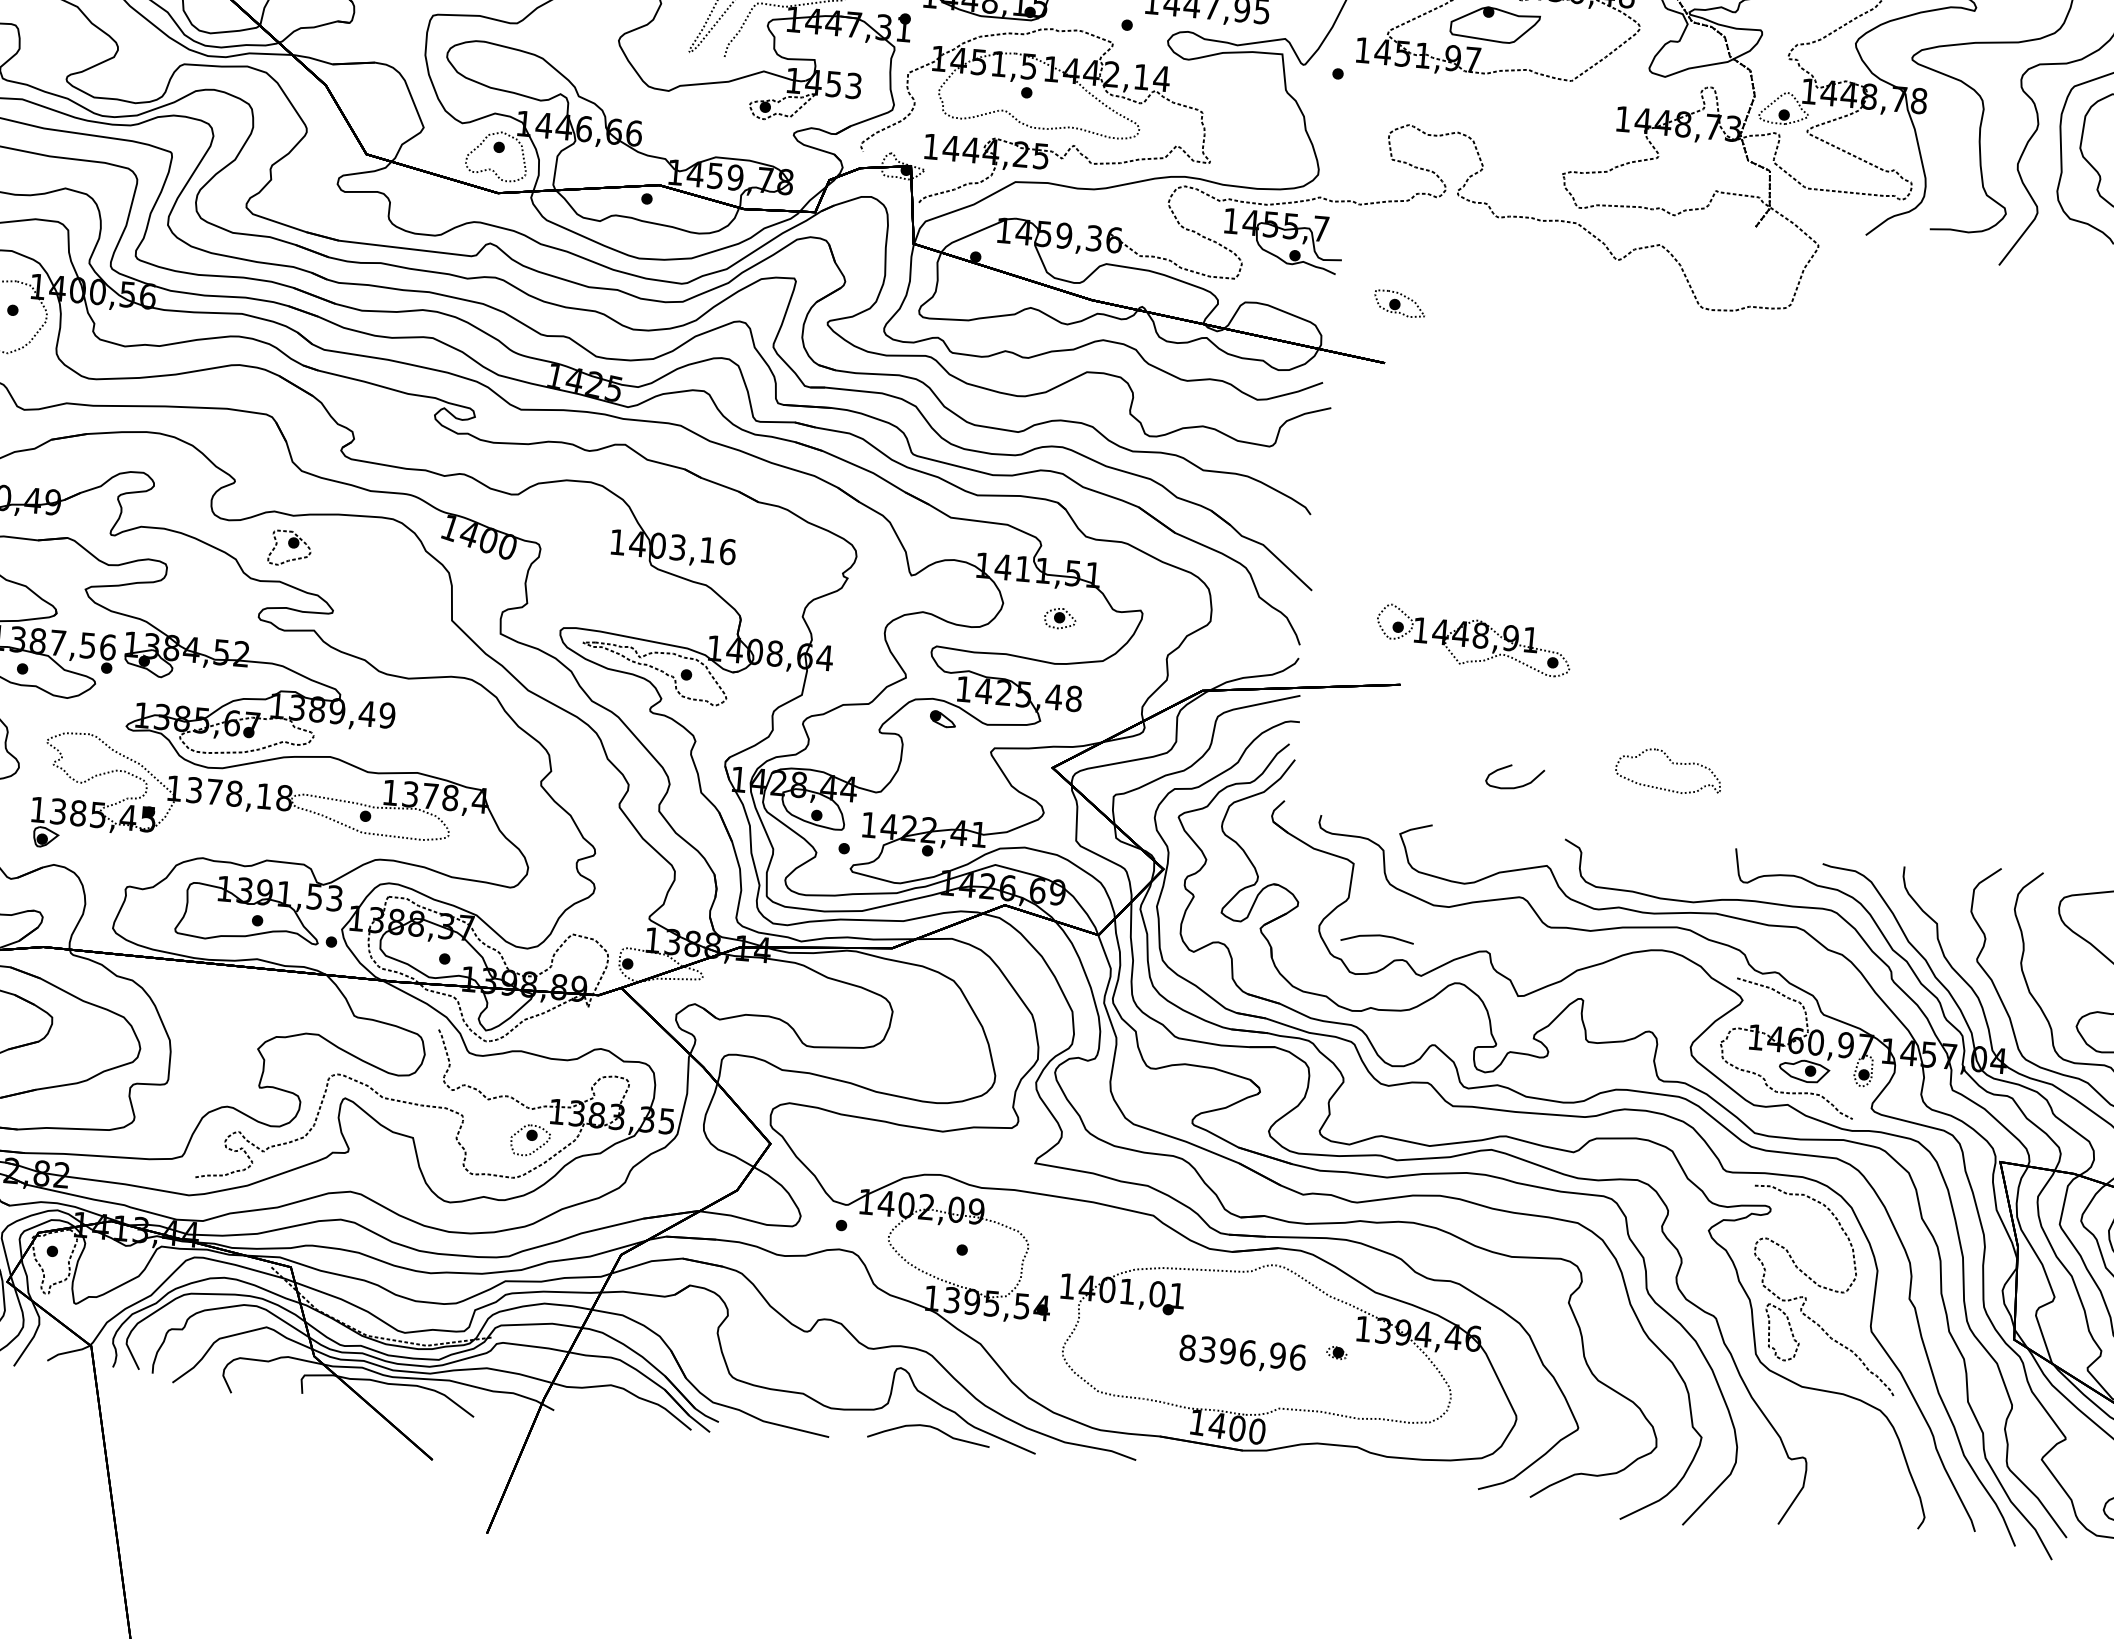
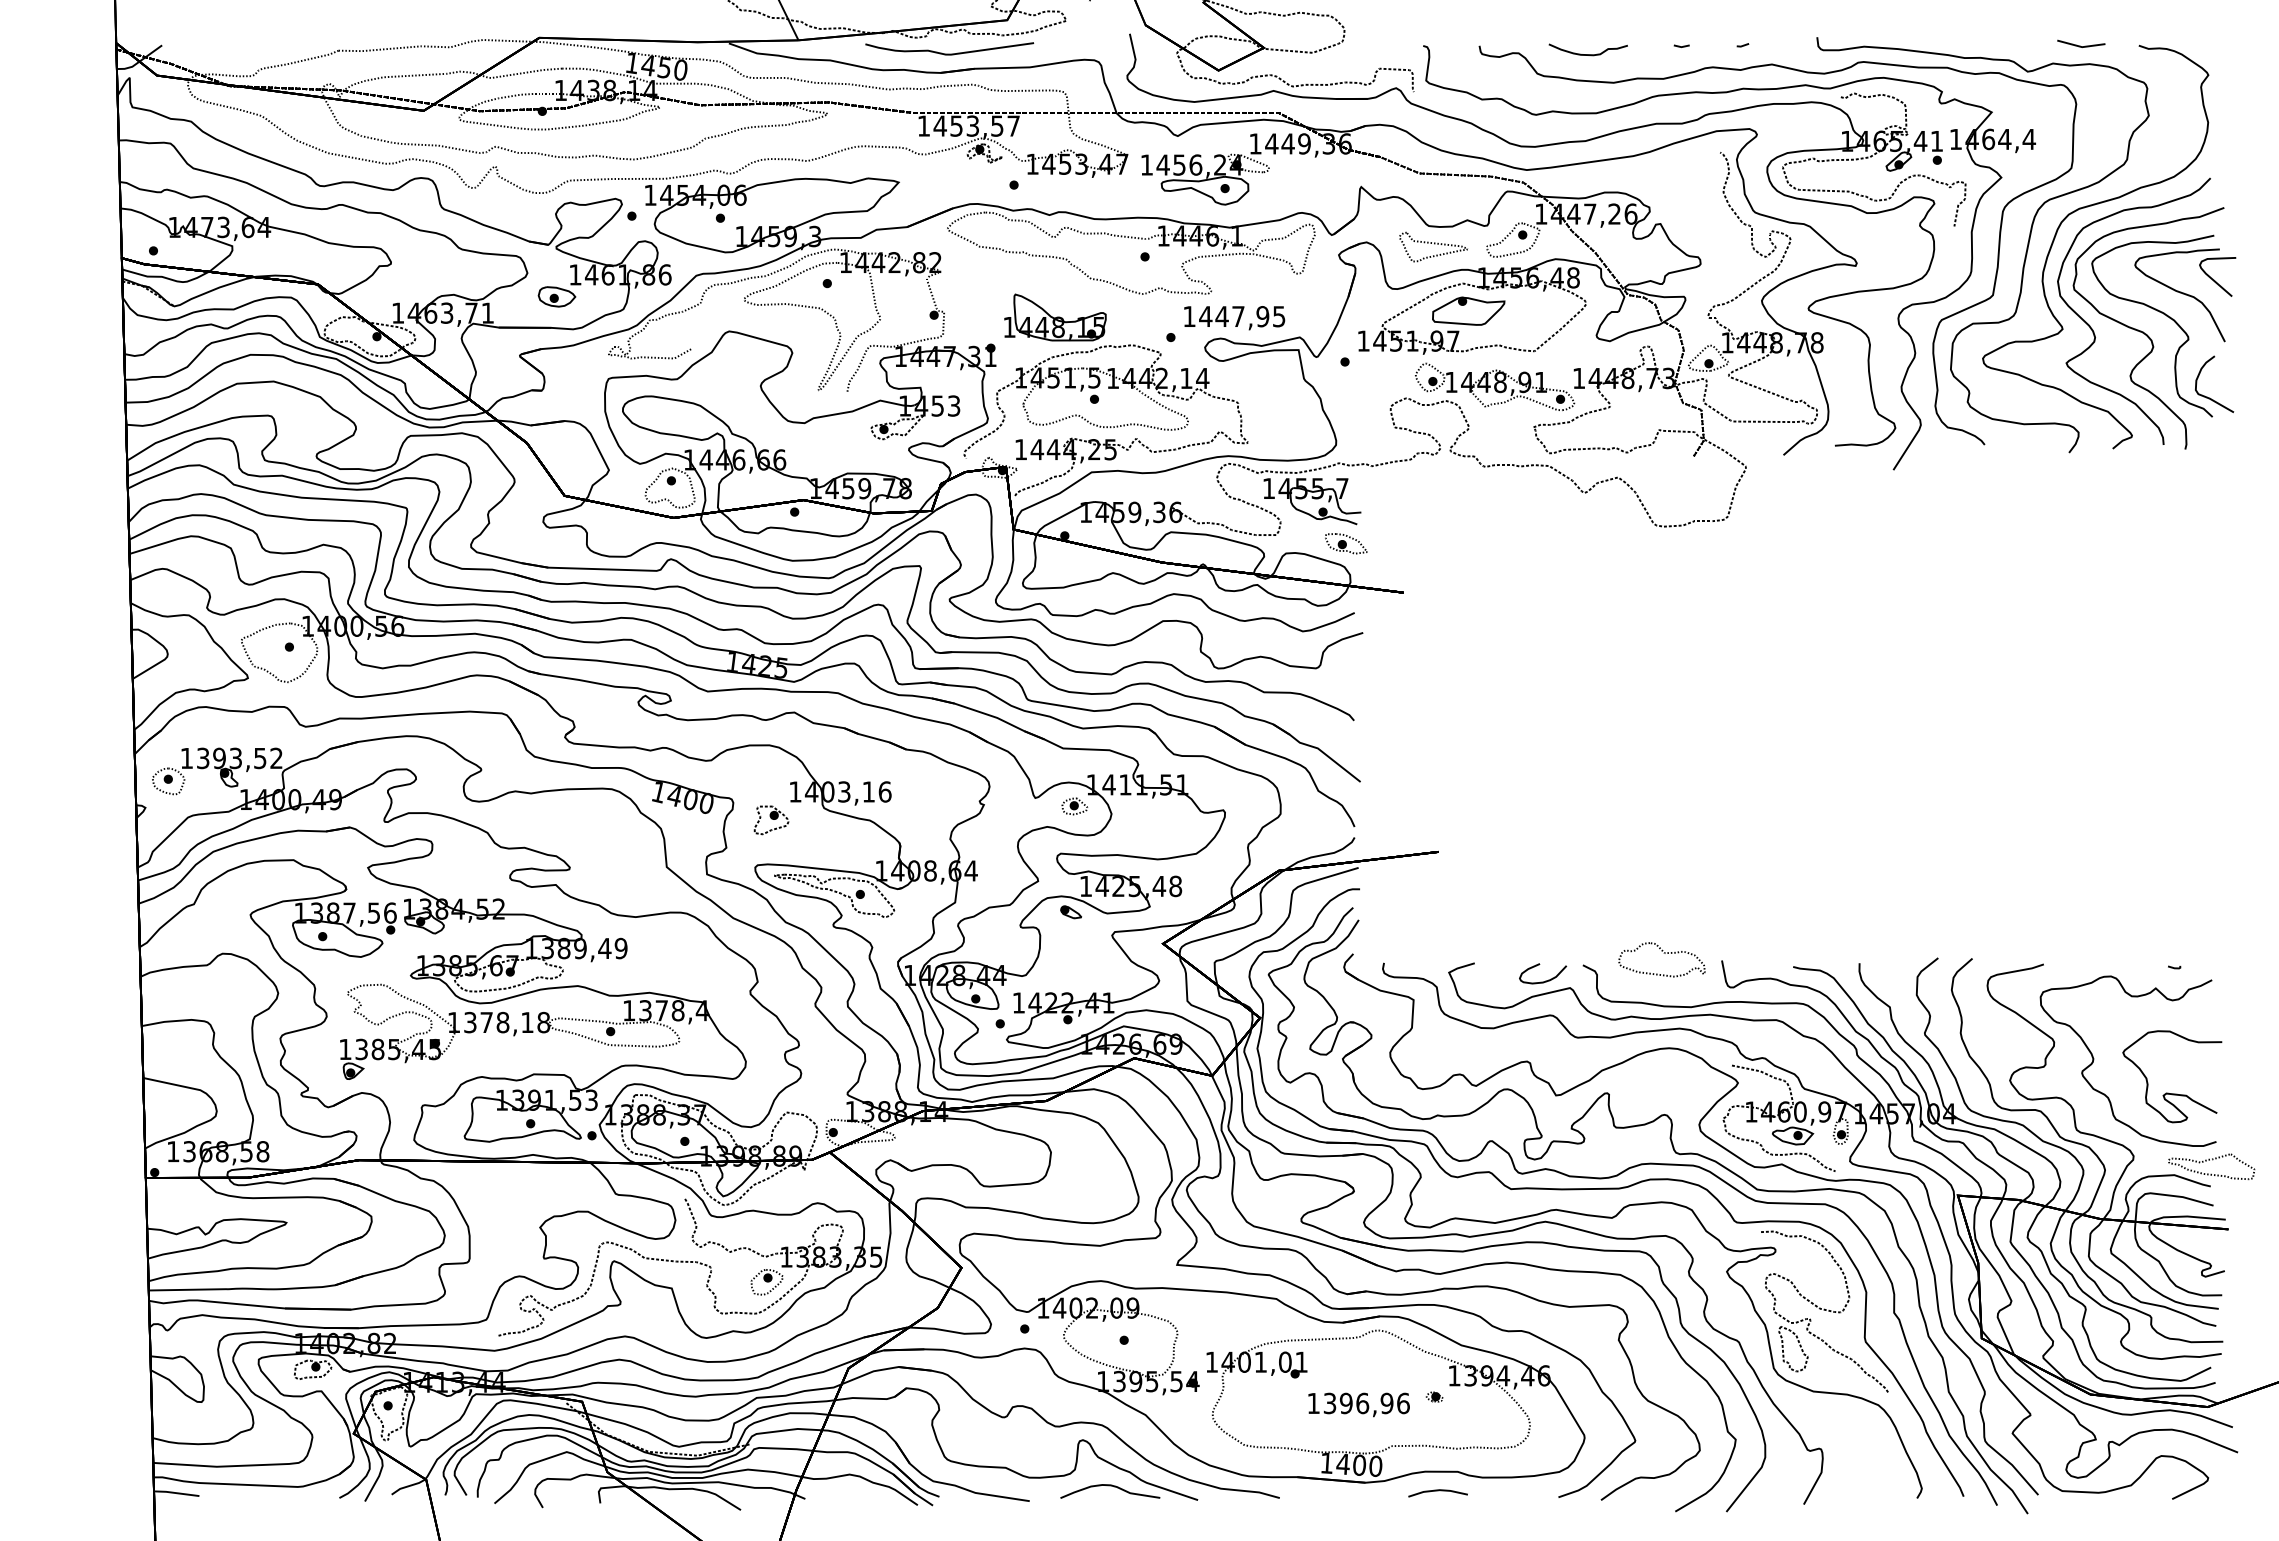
part: (1400, 303) -> (1346, 543), moved
part: (289, 548) -> (771, 820), moved
part: (1059, 618) -> (1074, 806), moved
part: (1474, 640) -> (1495, 386), moved
part: (1671, 763) -> (1663, 953), moved
curve: (1517, 785) -> (1545, 980), moved
line: (1376, 936) -> (1437, 1491), moved
text: (1187, 1347) -> (1313, 1403), 8396,96 -> 1396,96

